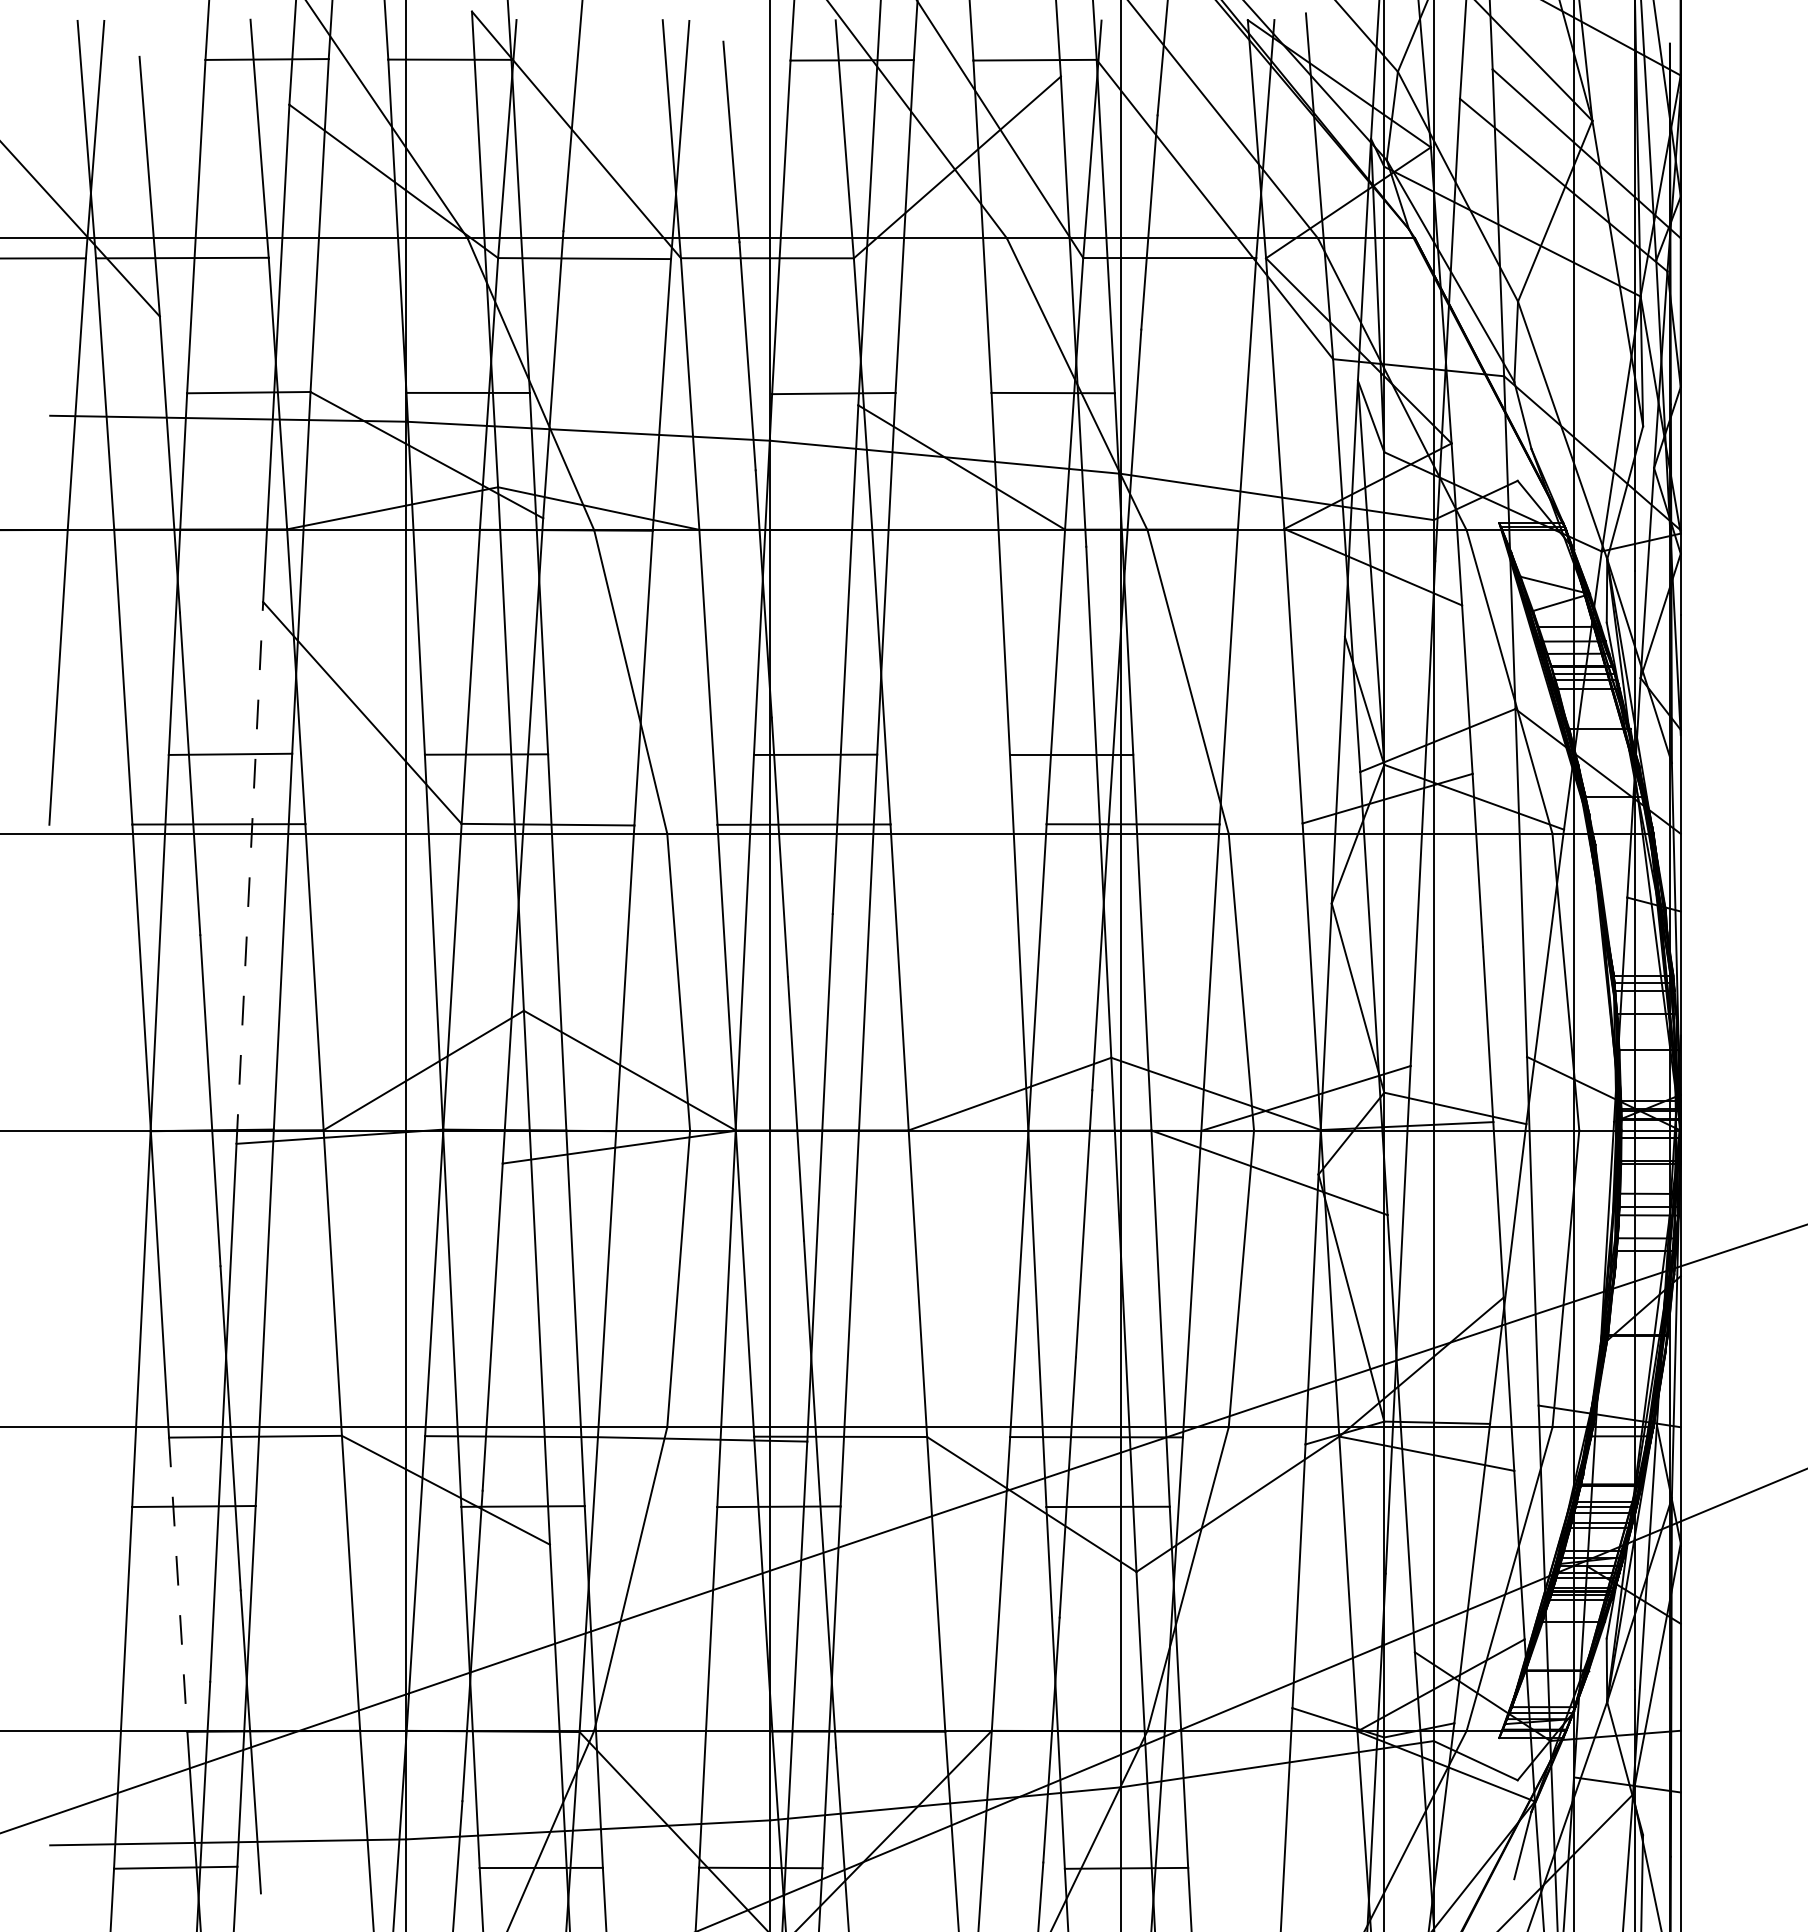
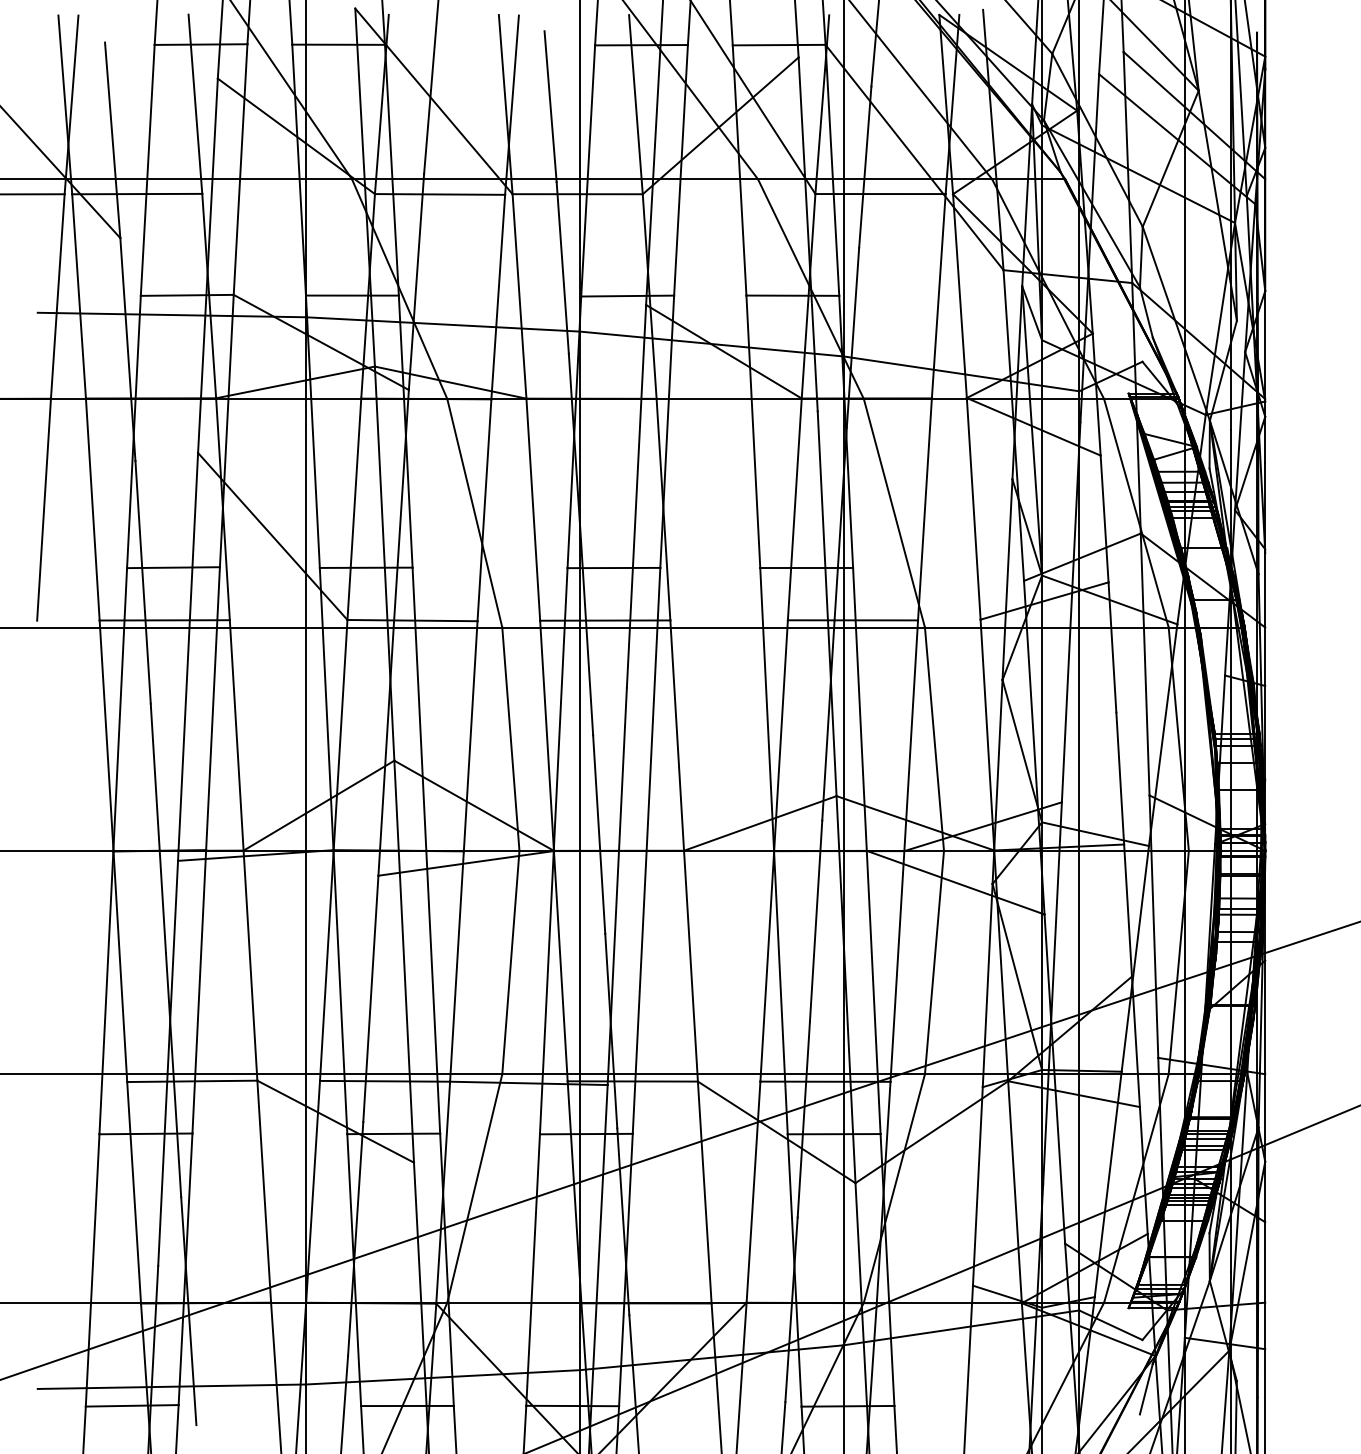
line: (249, 872) -> (187, 656), dashed -> solid
line: (178, 1585) -> (134, 1193), dashed -> solid

